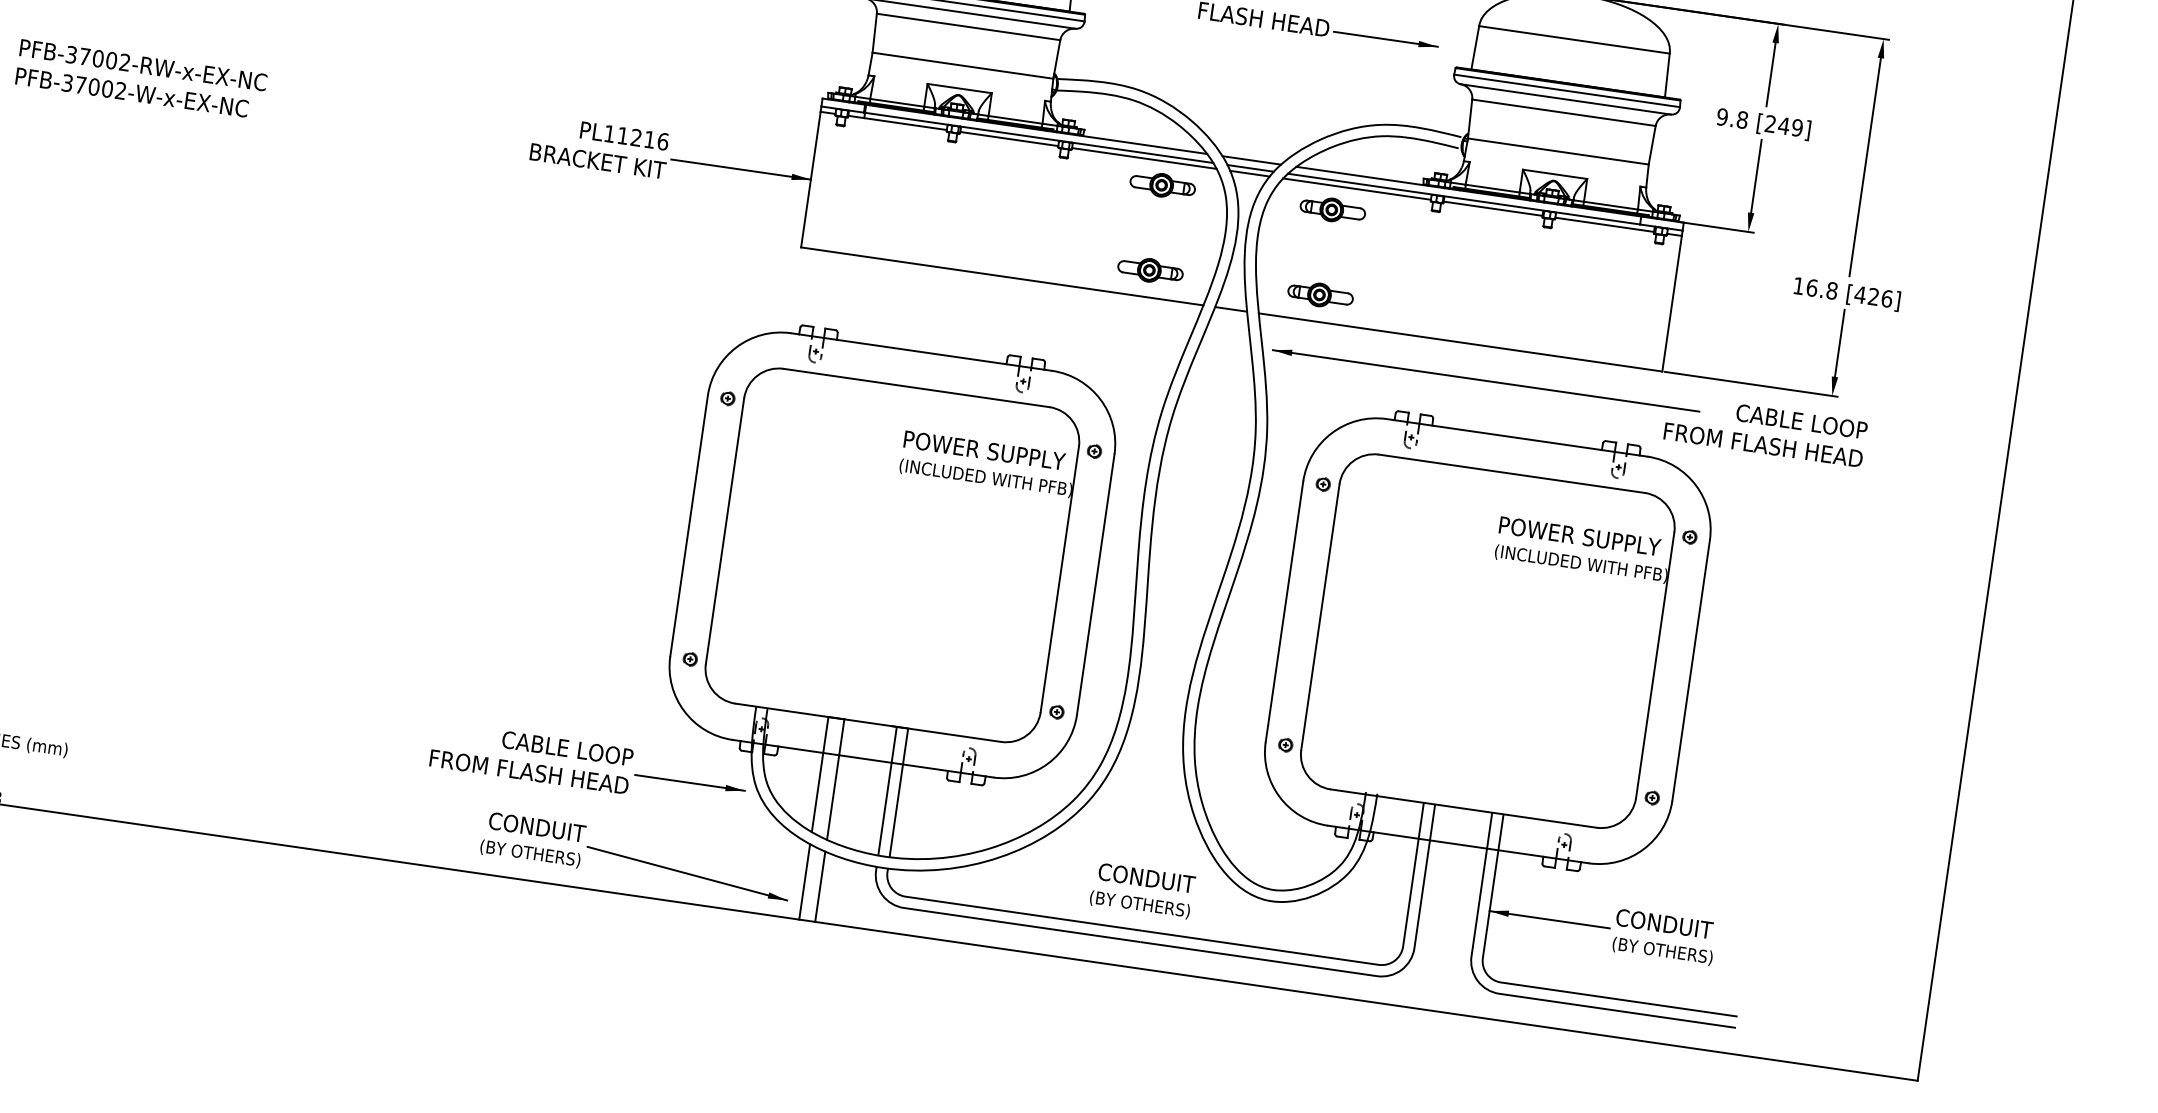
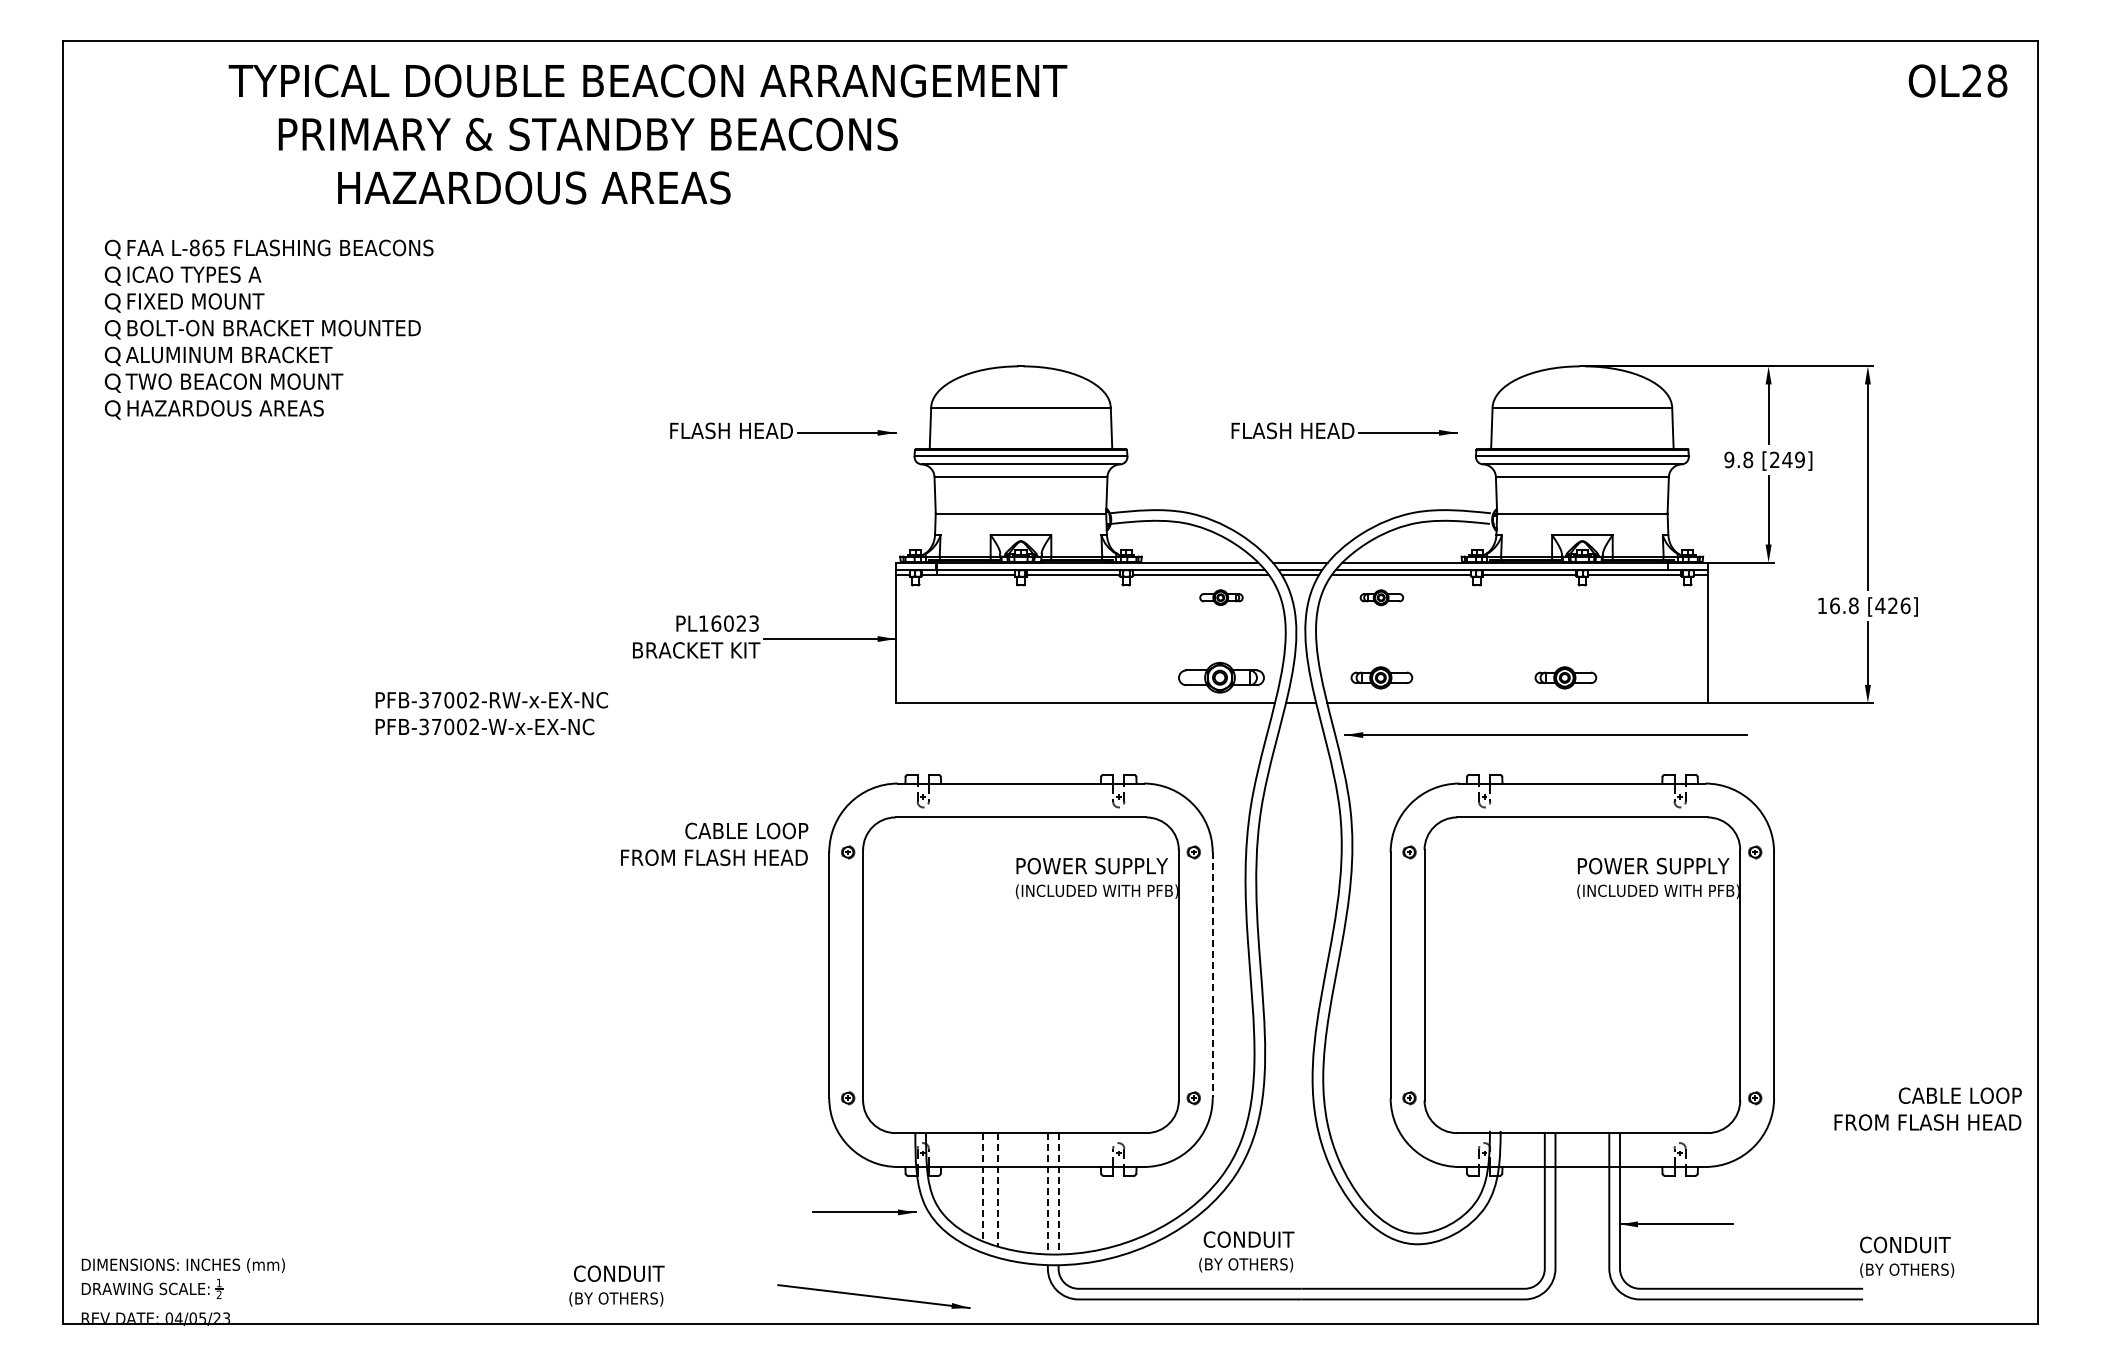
text: (141, 79) -> (491, 713), moved
text: (643, 138) -> (735, 623), PL11216 -> PL16023
part: (1162, 185) -> (1221, 597), size x0.7
part: (1332, 209) -> (1381, 597), size x0.7
part: (1150, 270) -> (1221, 677), size x1.4
part: (1515, 322) -> (1565, 677), added
text: (1765, 430) -> (1927, 1108), moved
line: (1095, 584) -> (1212, 975), solid -> dashed
text: (531, 756) -> (714, 843), moved
line: (820, 774) -> (983, 1187), solid -> dashed
line: (835, 779) -> (998, 1189), solid -> dashed
line: (887, 790) -> (1047, 1193), solid -> dashed
line: (898, 792) -> (1058, 1193), solid -> dashed
text: (532, 839) -> (616, 1285), moved
line: (804, 881) -> (983, 1288), removed
line: (820, 886) -> (998, 1290), removed
text: (1142, 890) -> (1246, 1251), moved
text: (1665, 936) -> (1907, 1256), moved

